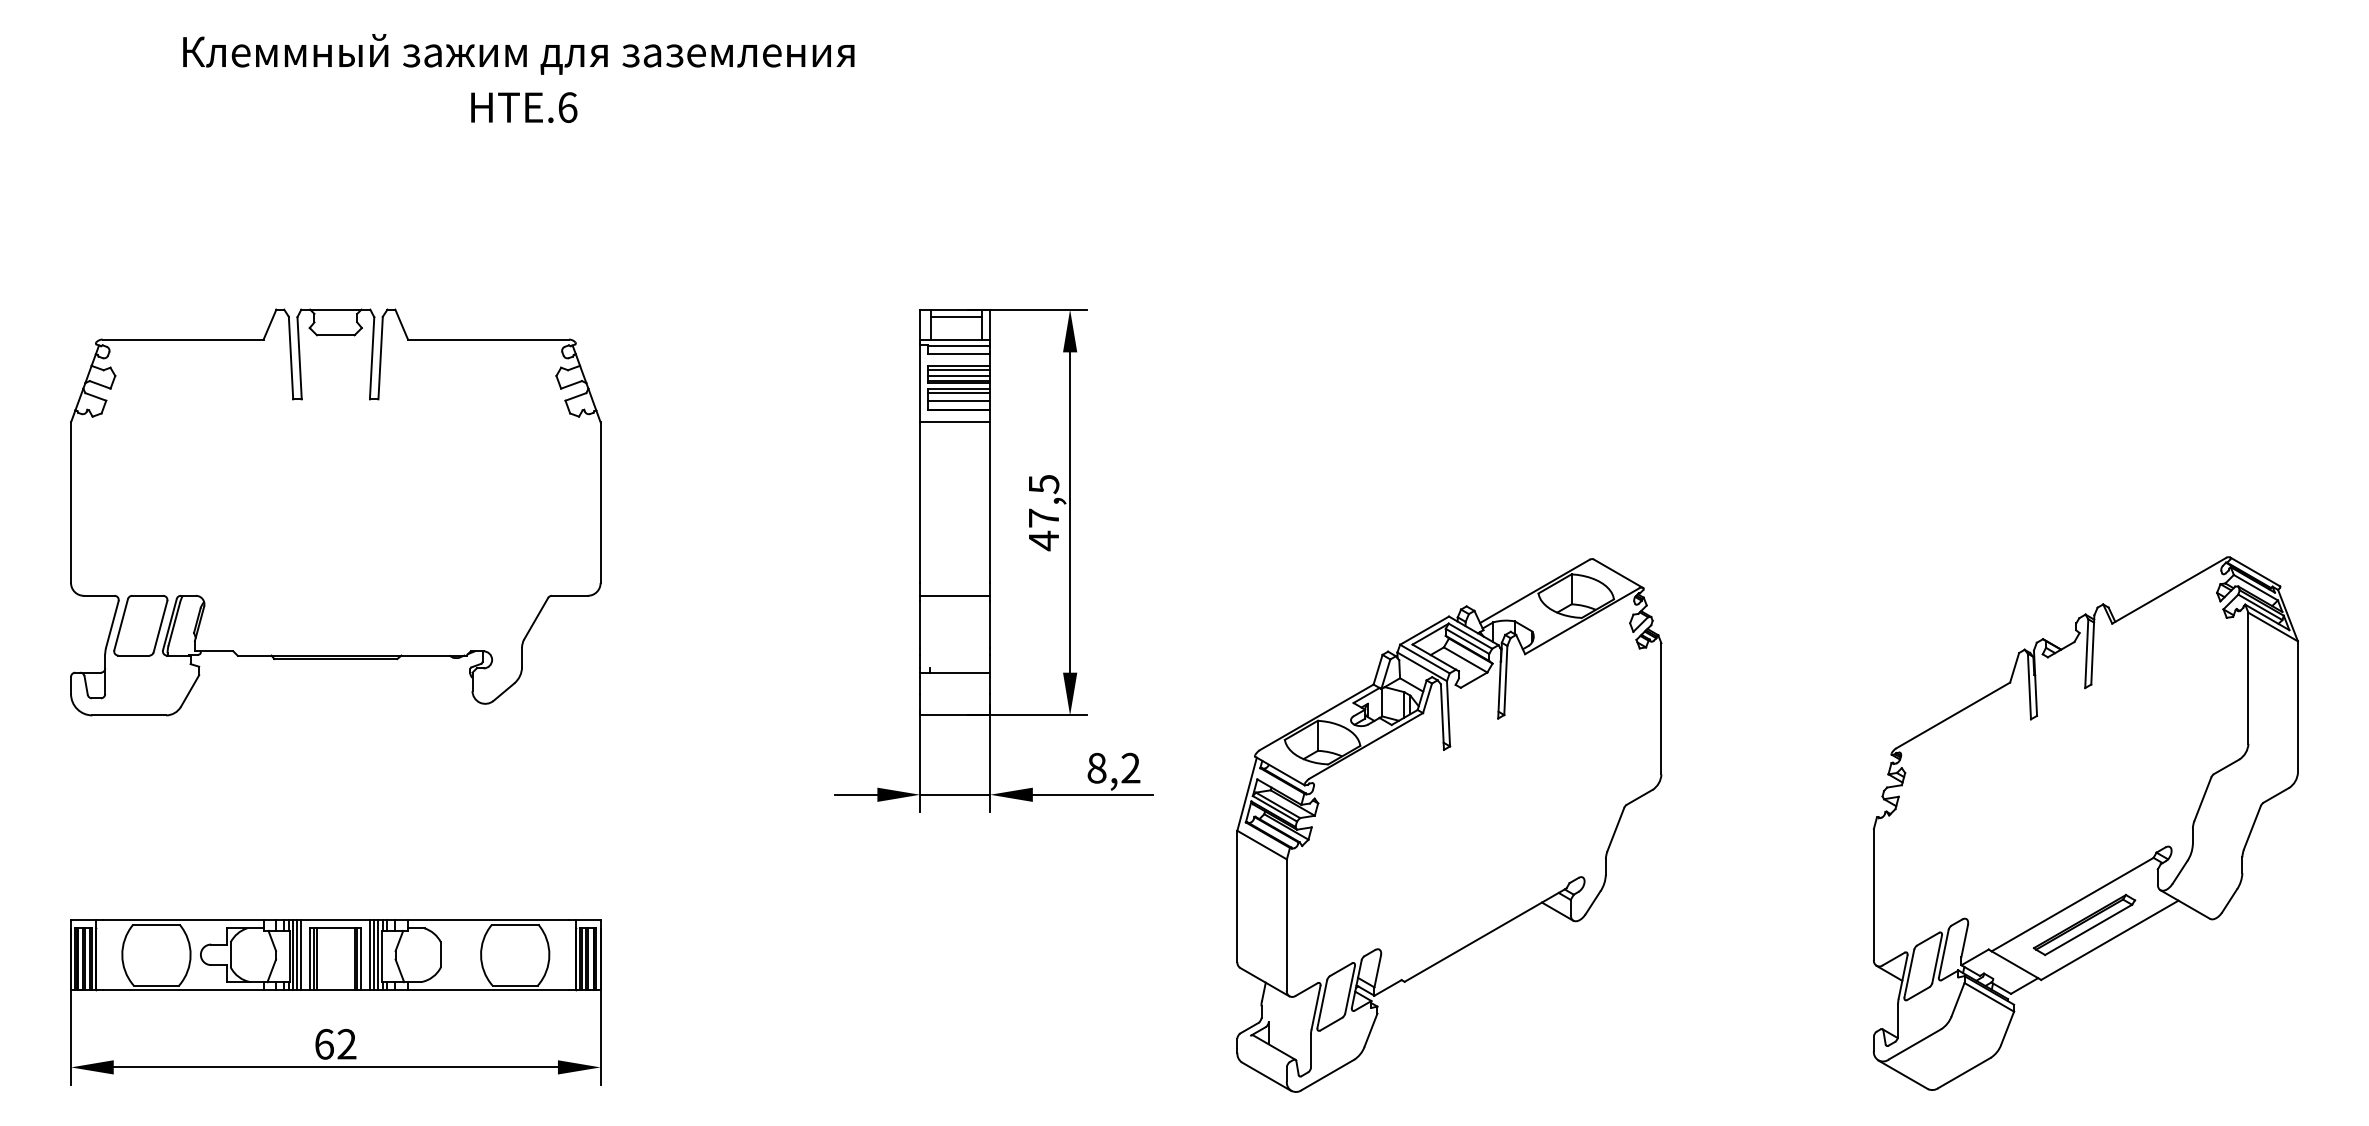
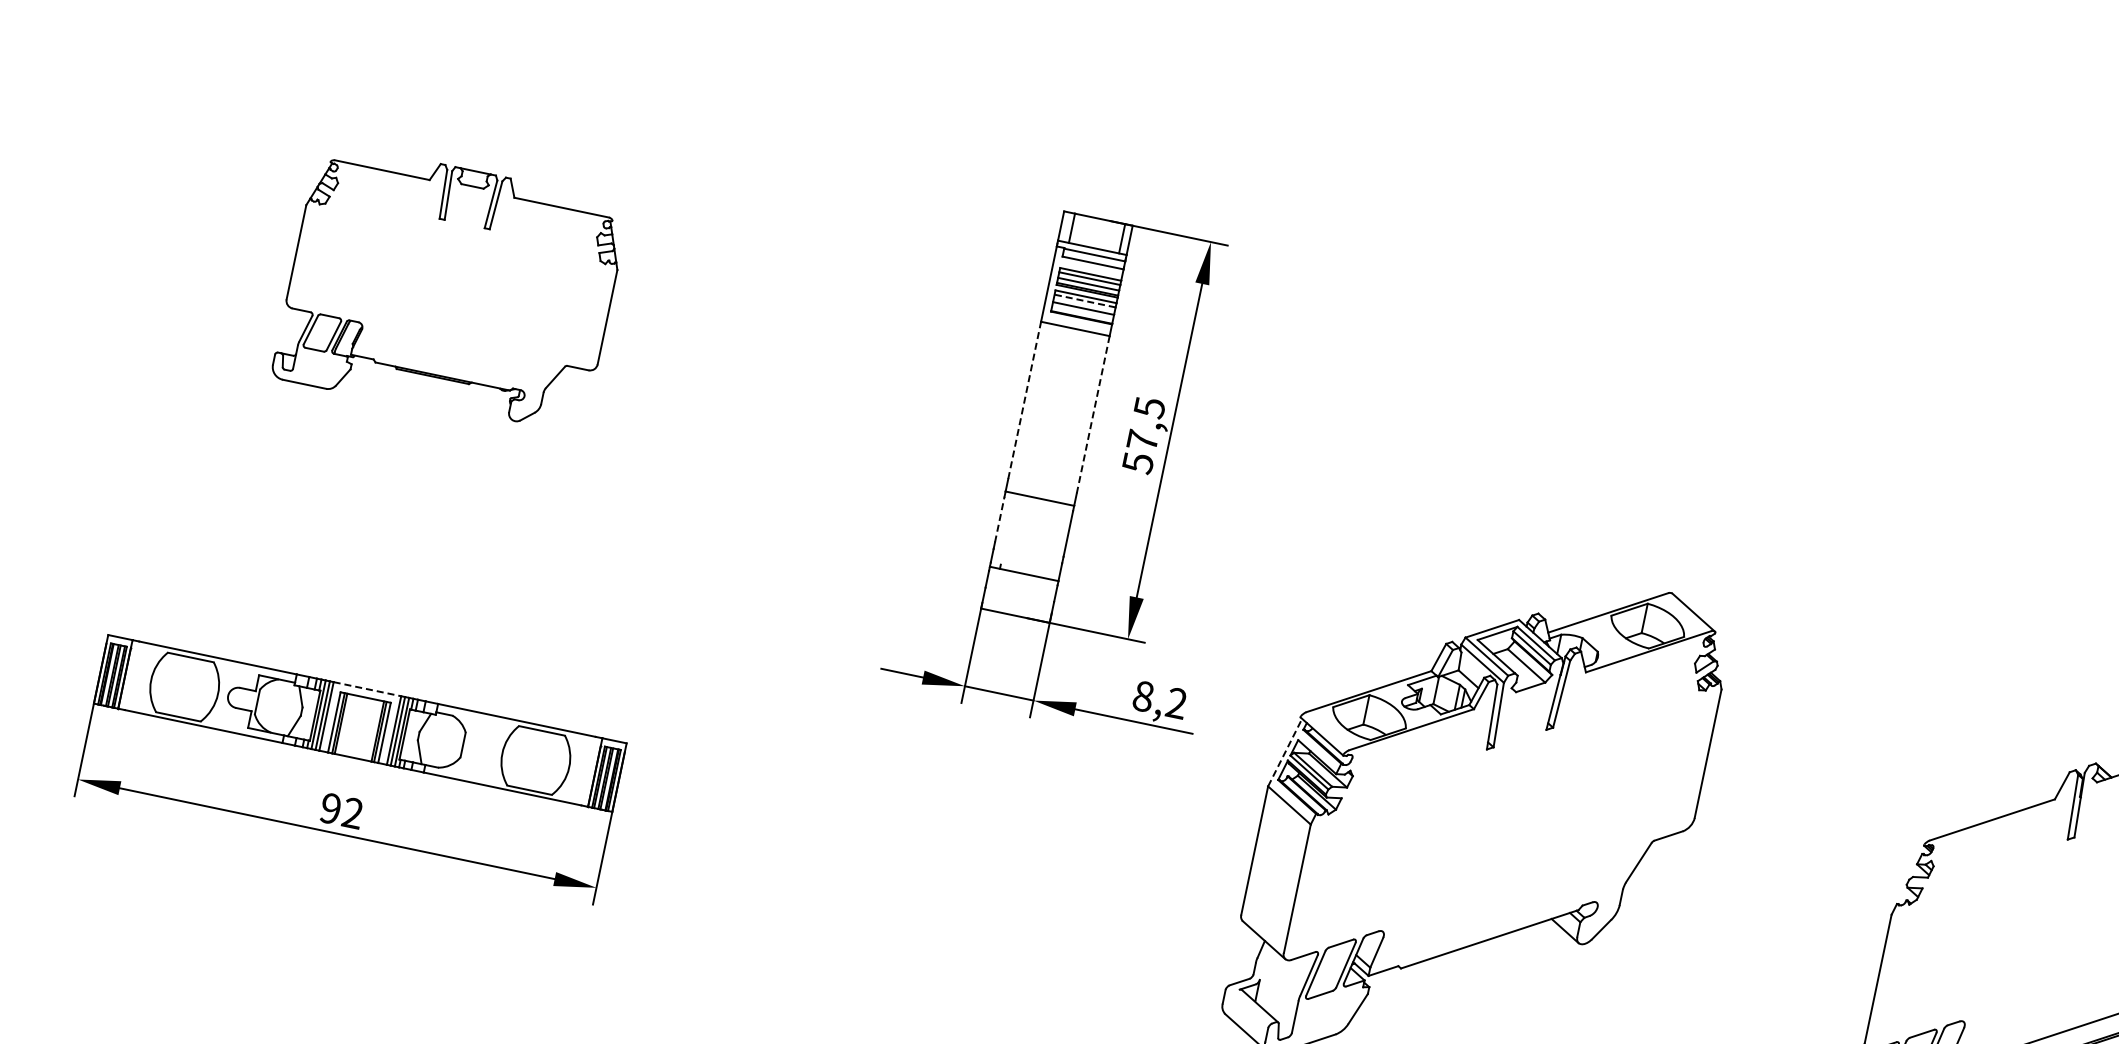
line: (956, 317) -> (1098, 226), removed
line: (958, 393) -> (1084, 301), solid -> dashed
line: (920, 502) -> (1025, 400), solid -> dashed
line: (990, 503) -> (1093, 415), solid -> dashed
part: (335, 512) -> (450, 290), size x0.6
text: (1044, 540) -> (1138, 462), 47,5 -> 57,5
line: (920, 624) -> (1000, 519), solid -> dashed
line: (1247, 794) -> (1285, 752), solid -> dashed
line: (335, 919) -> (367, 688), solid -> dashed
text: (324, 1043) -> (331, 807), 62 -> 92

